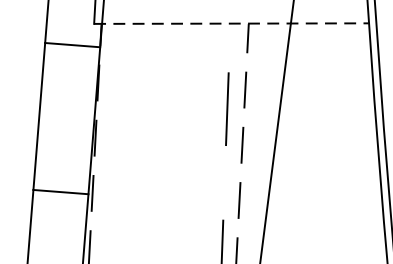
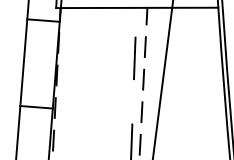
line: (231, 22) -> (137, 7), dashed -> solid

